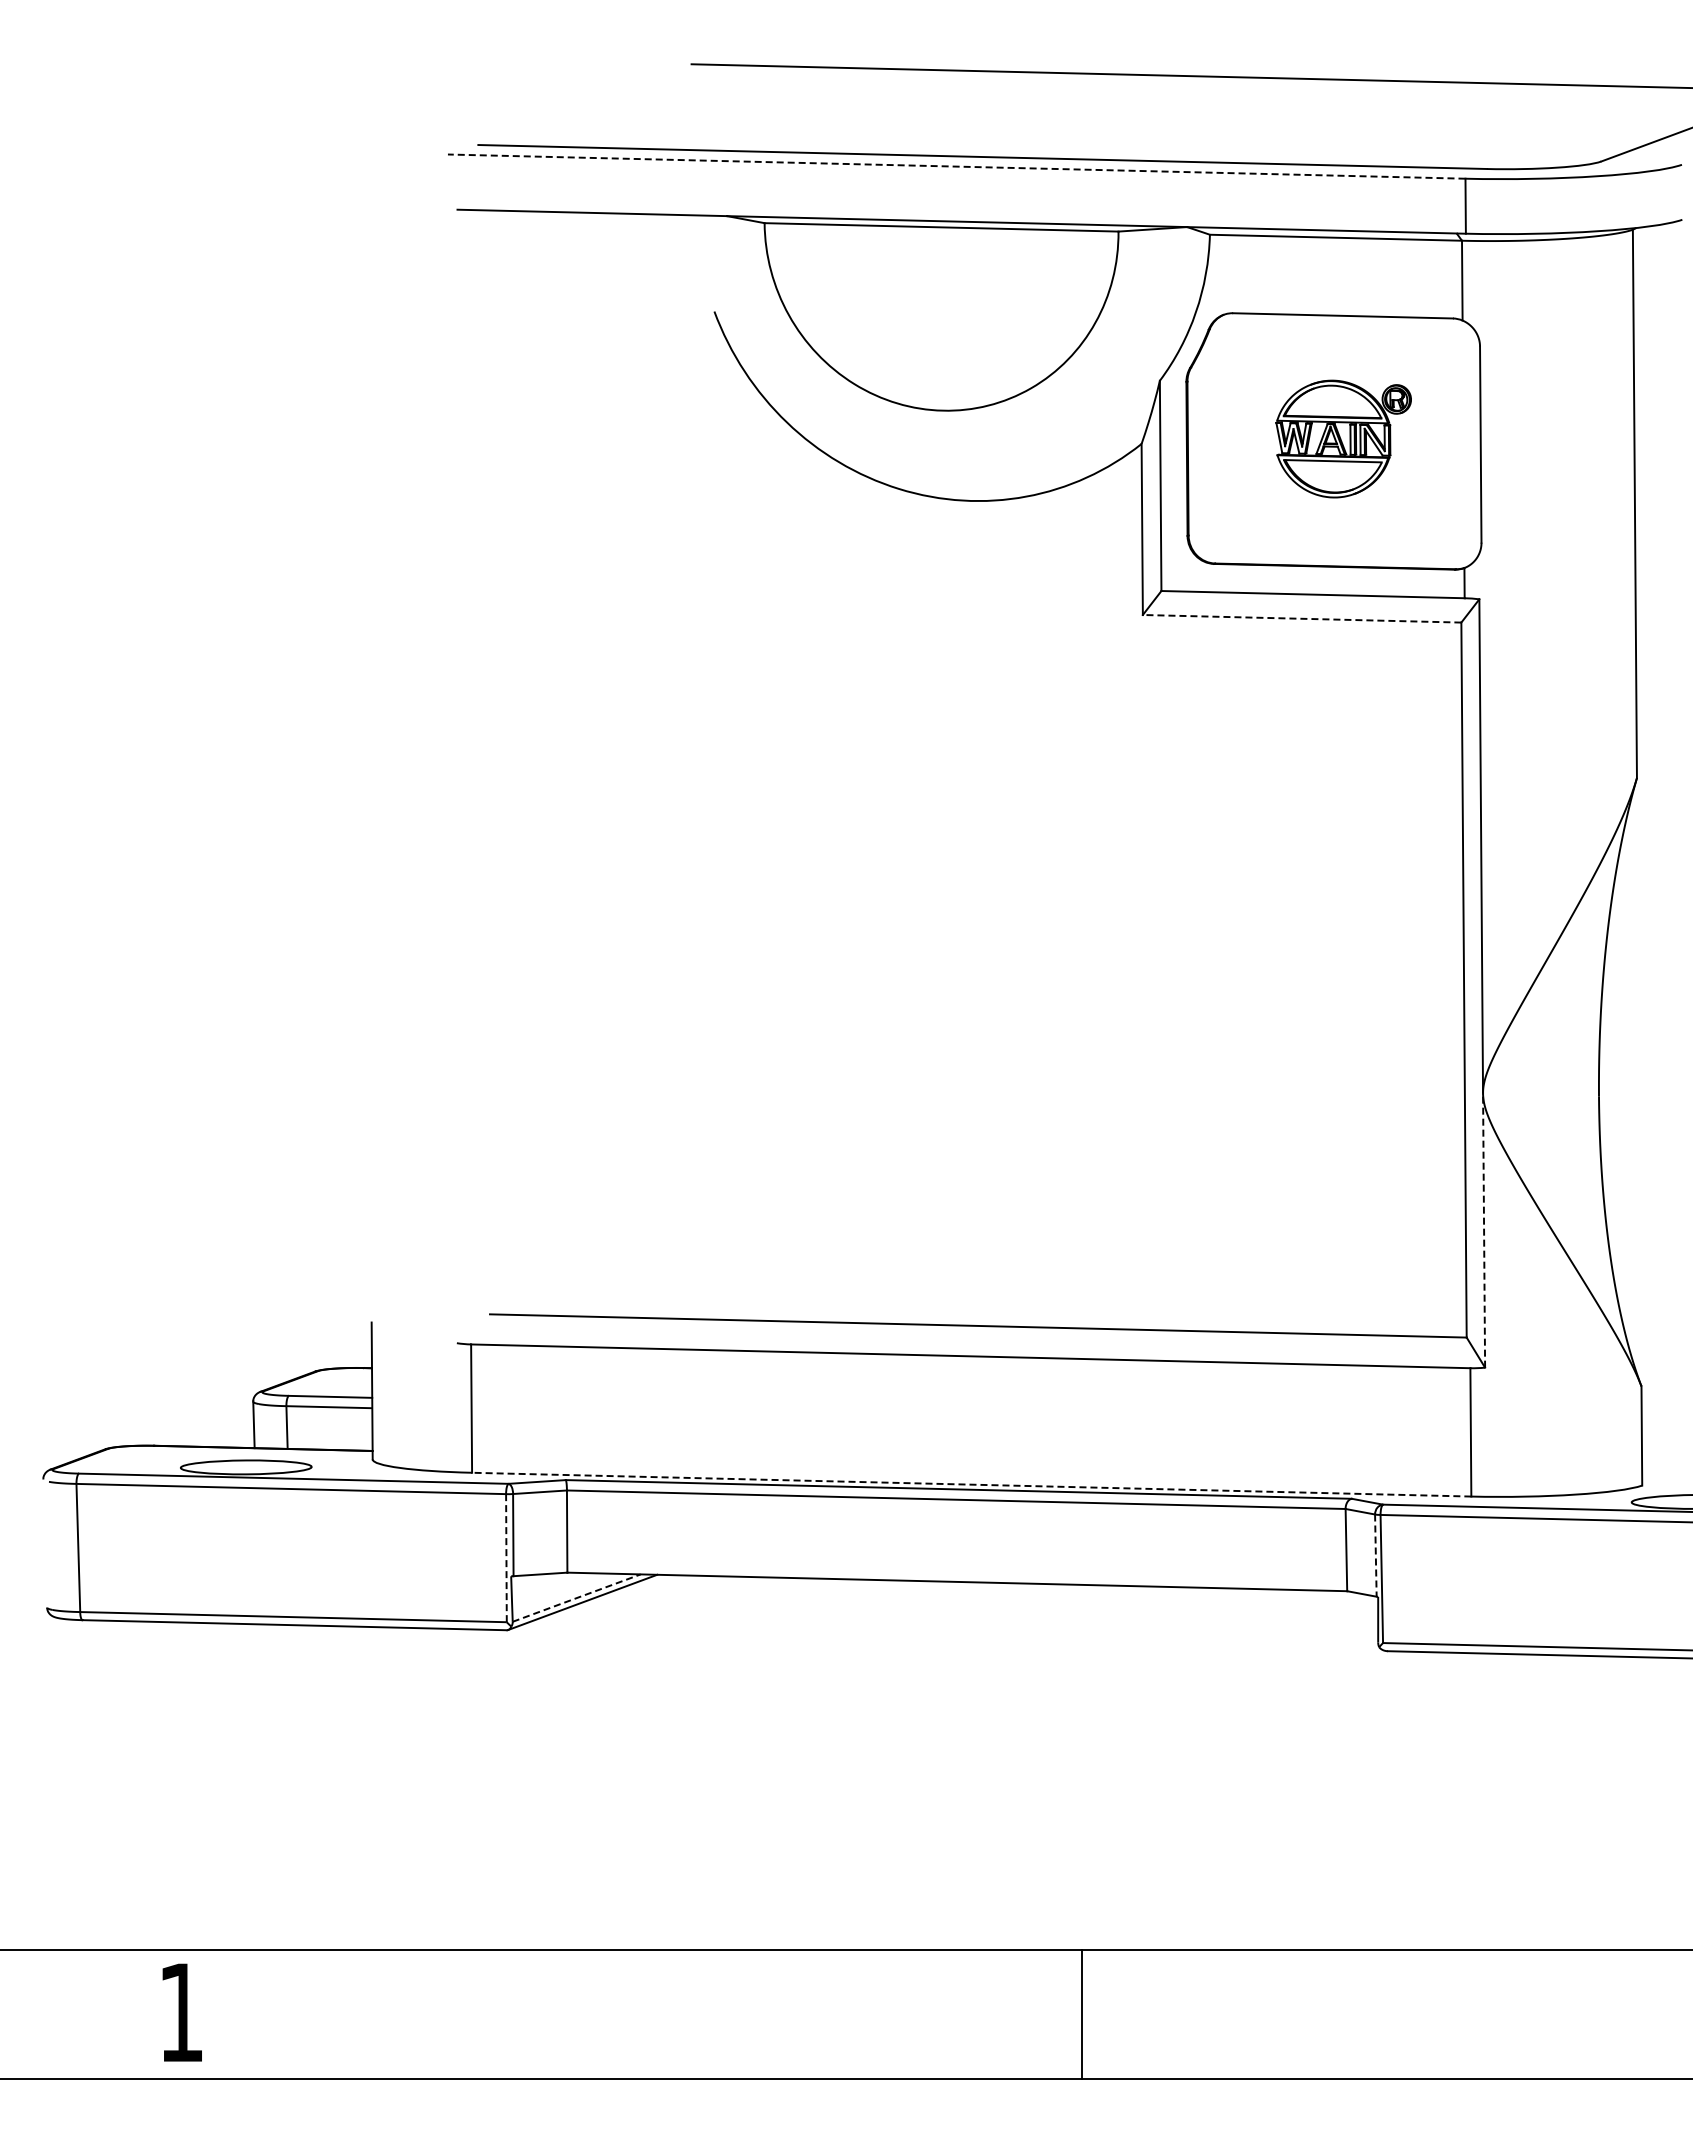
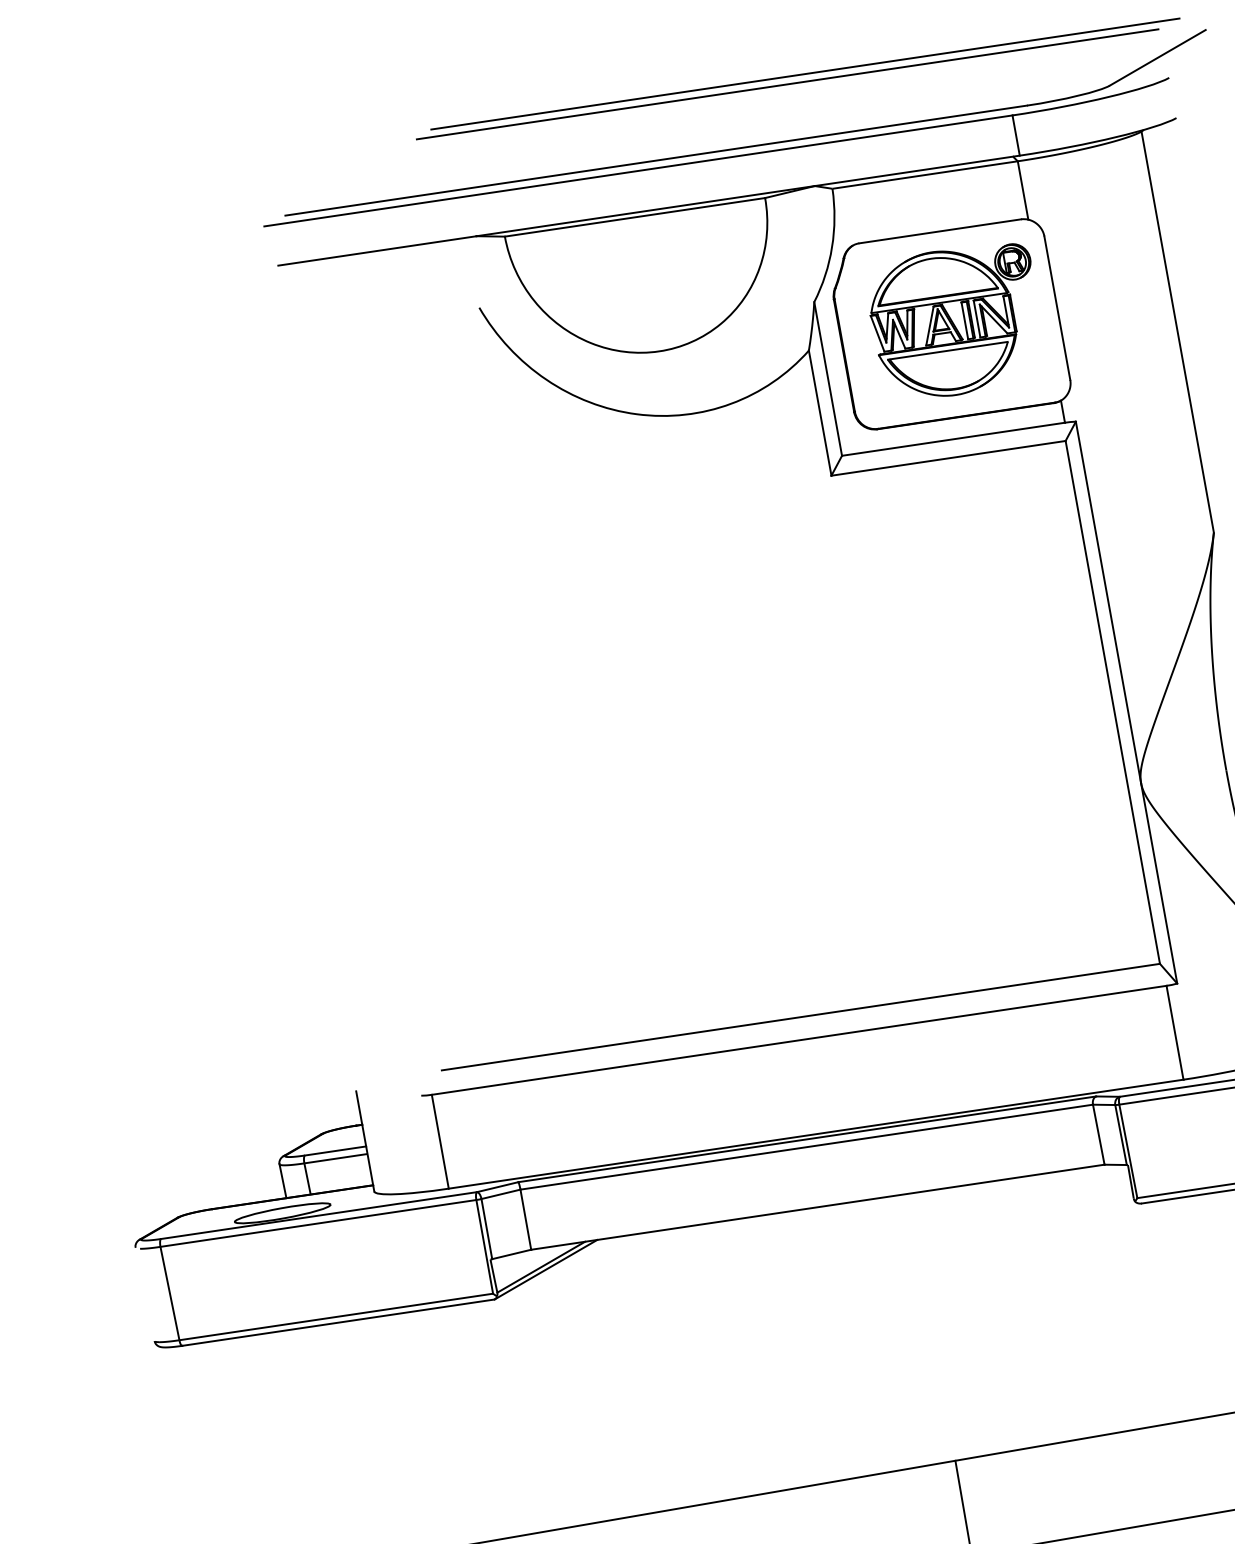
line: (1174, 85) -> (787, 83), added
line: (956, 166) -> (638, 170), dashed -> solid
part: (1343, 438) -> (956, 321), size x1.67
line: (1301, 618) -> (948, 458), dashed -> solid
line: (1484, 1230) -> (1159, 883), dashed -> solid
line: (971, 1484) -> (815, 1134), dashed -> solid
line: (1375, 1556) -> (1120, 1135), dashed -> solid
line: (506, 1558) -> (484, 1247), dashed -> solid
line: (577, 1597) -> (541, 1266), dashed -> solid

